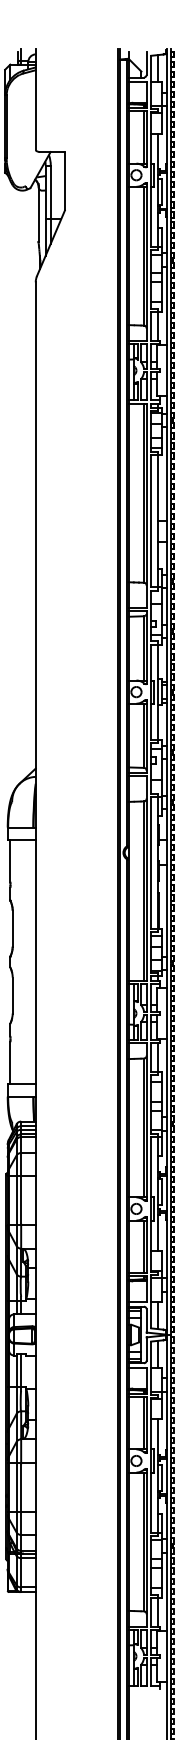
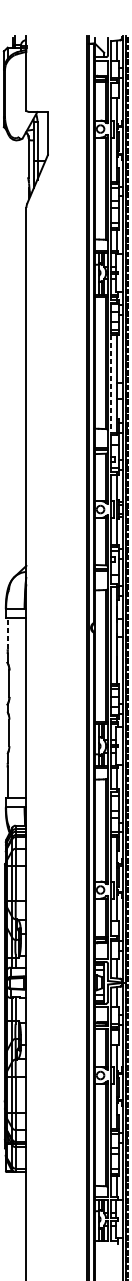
line: (151, 521) -> (111, 383), solid -> dashed
line: (10, 860) -> (7, 633), solid -> dashed

